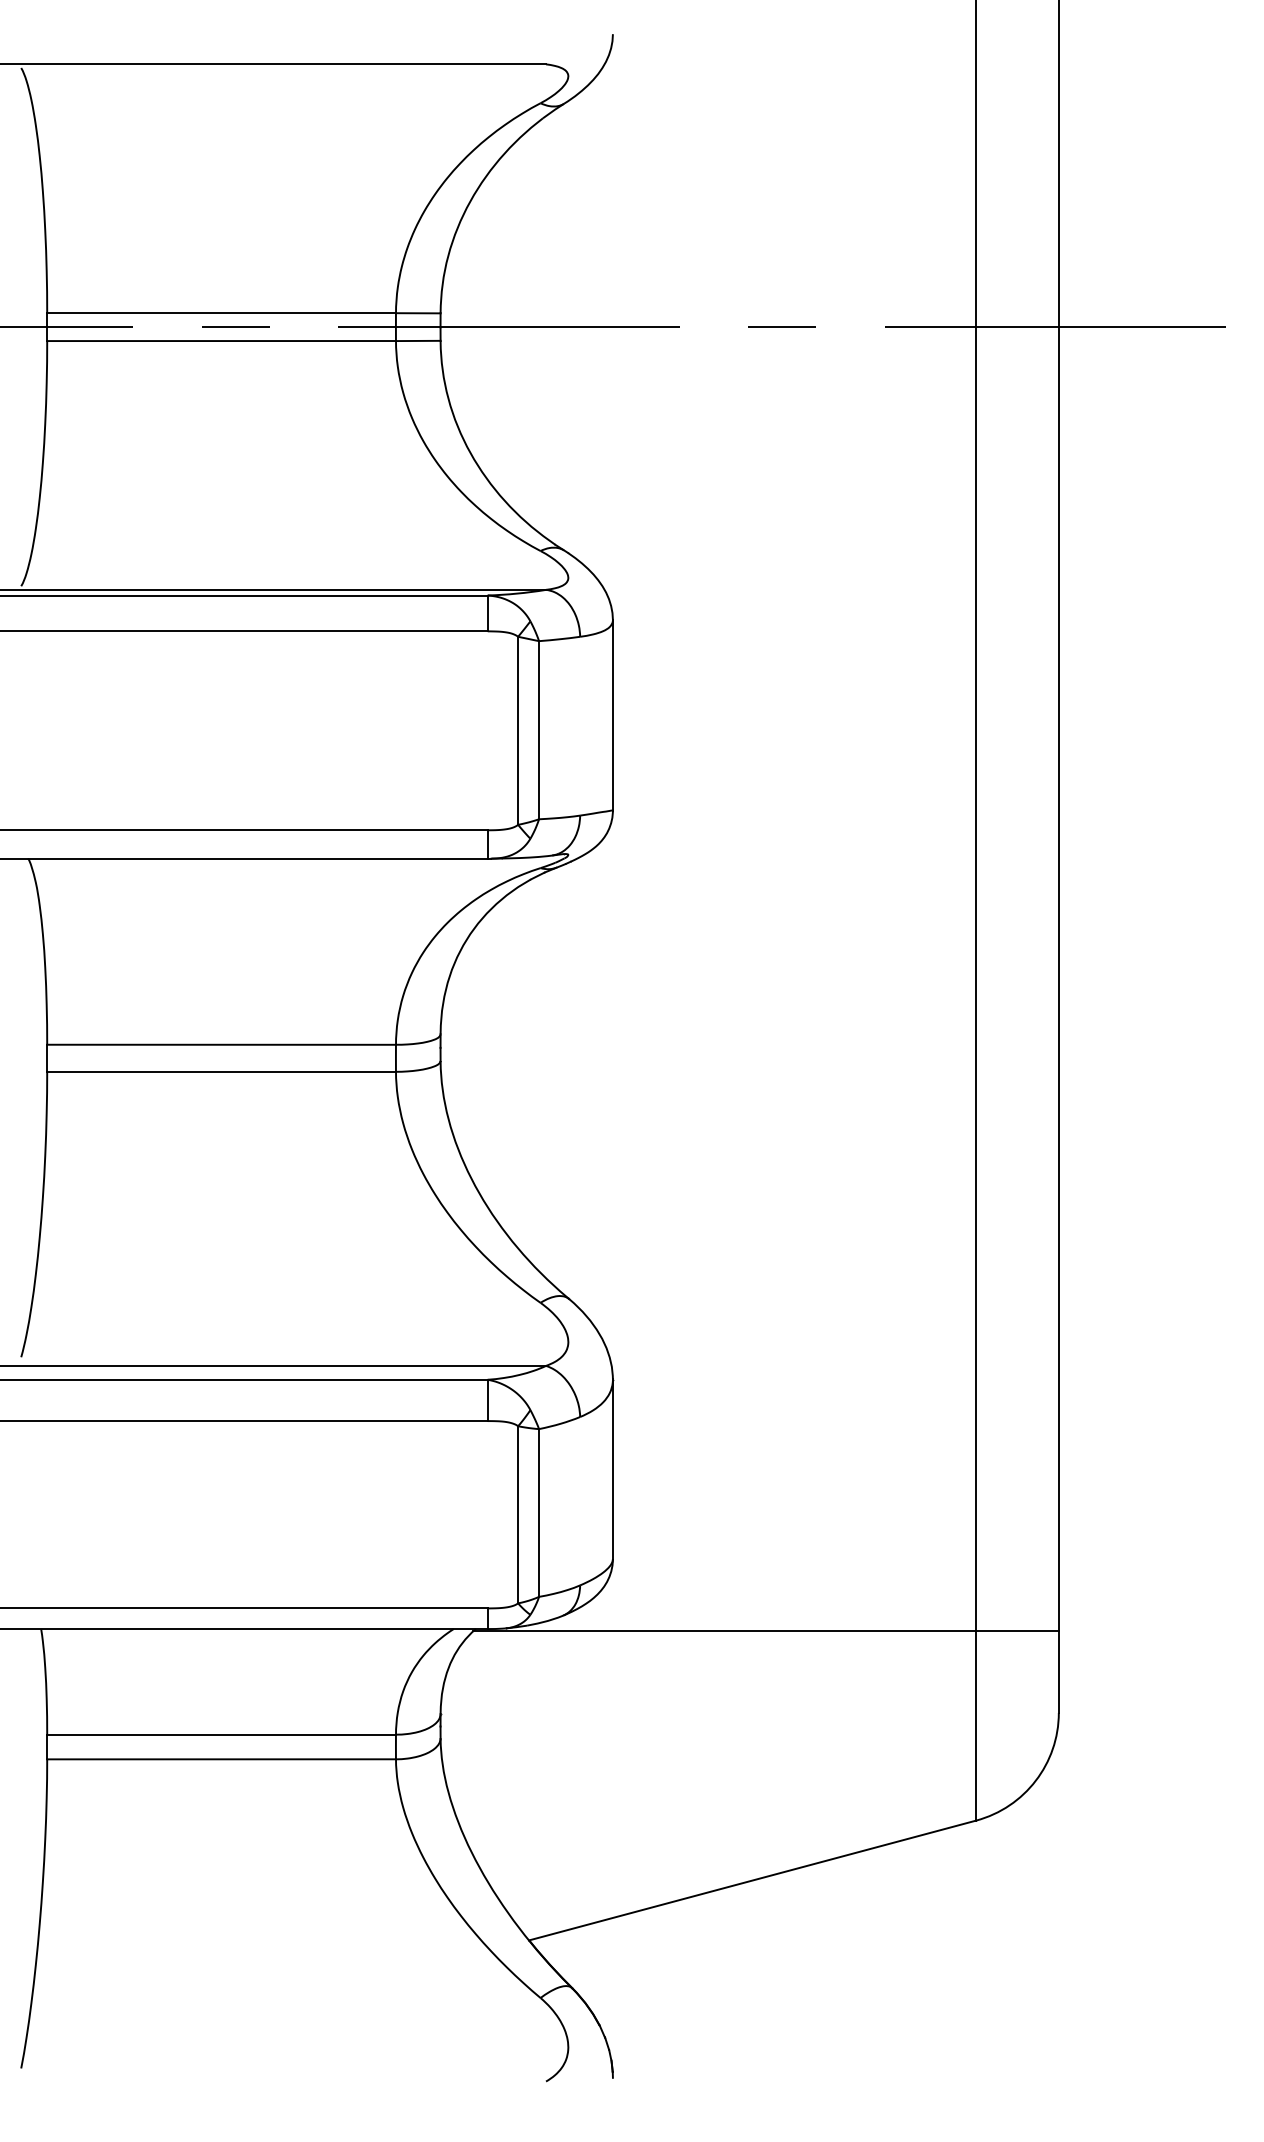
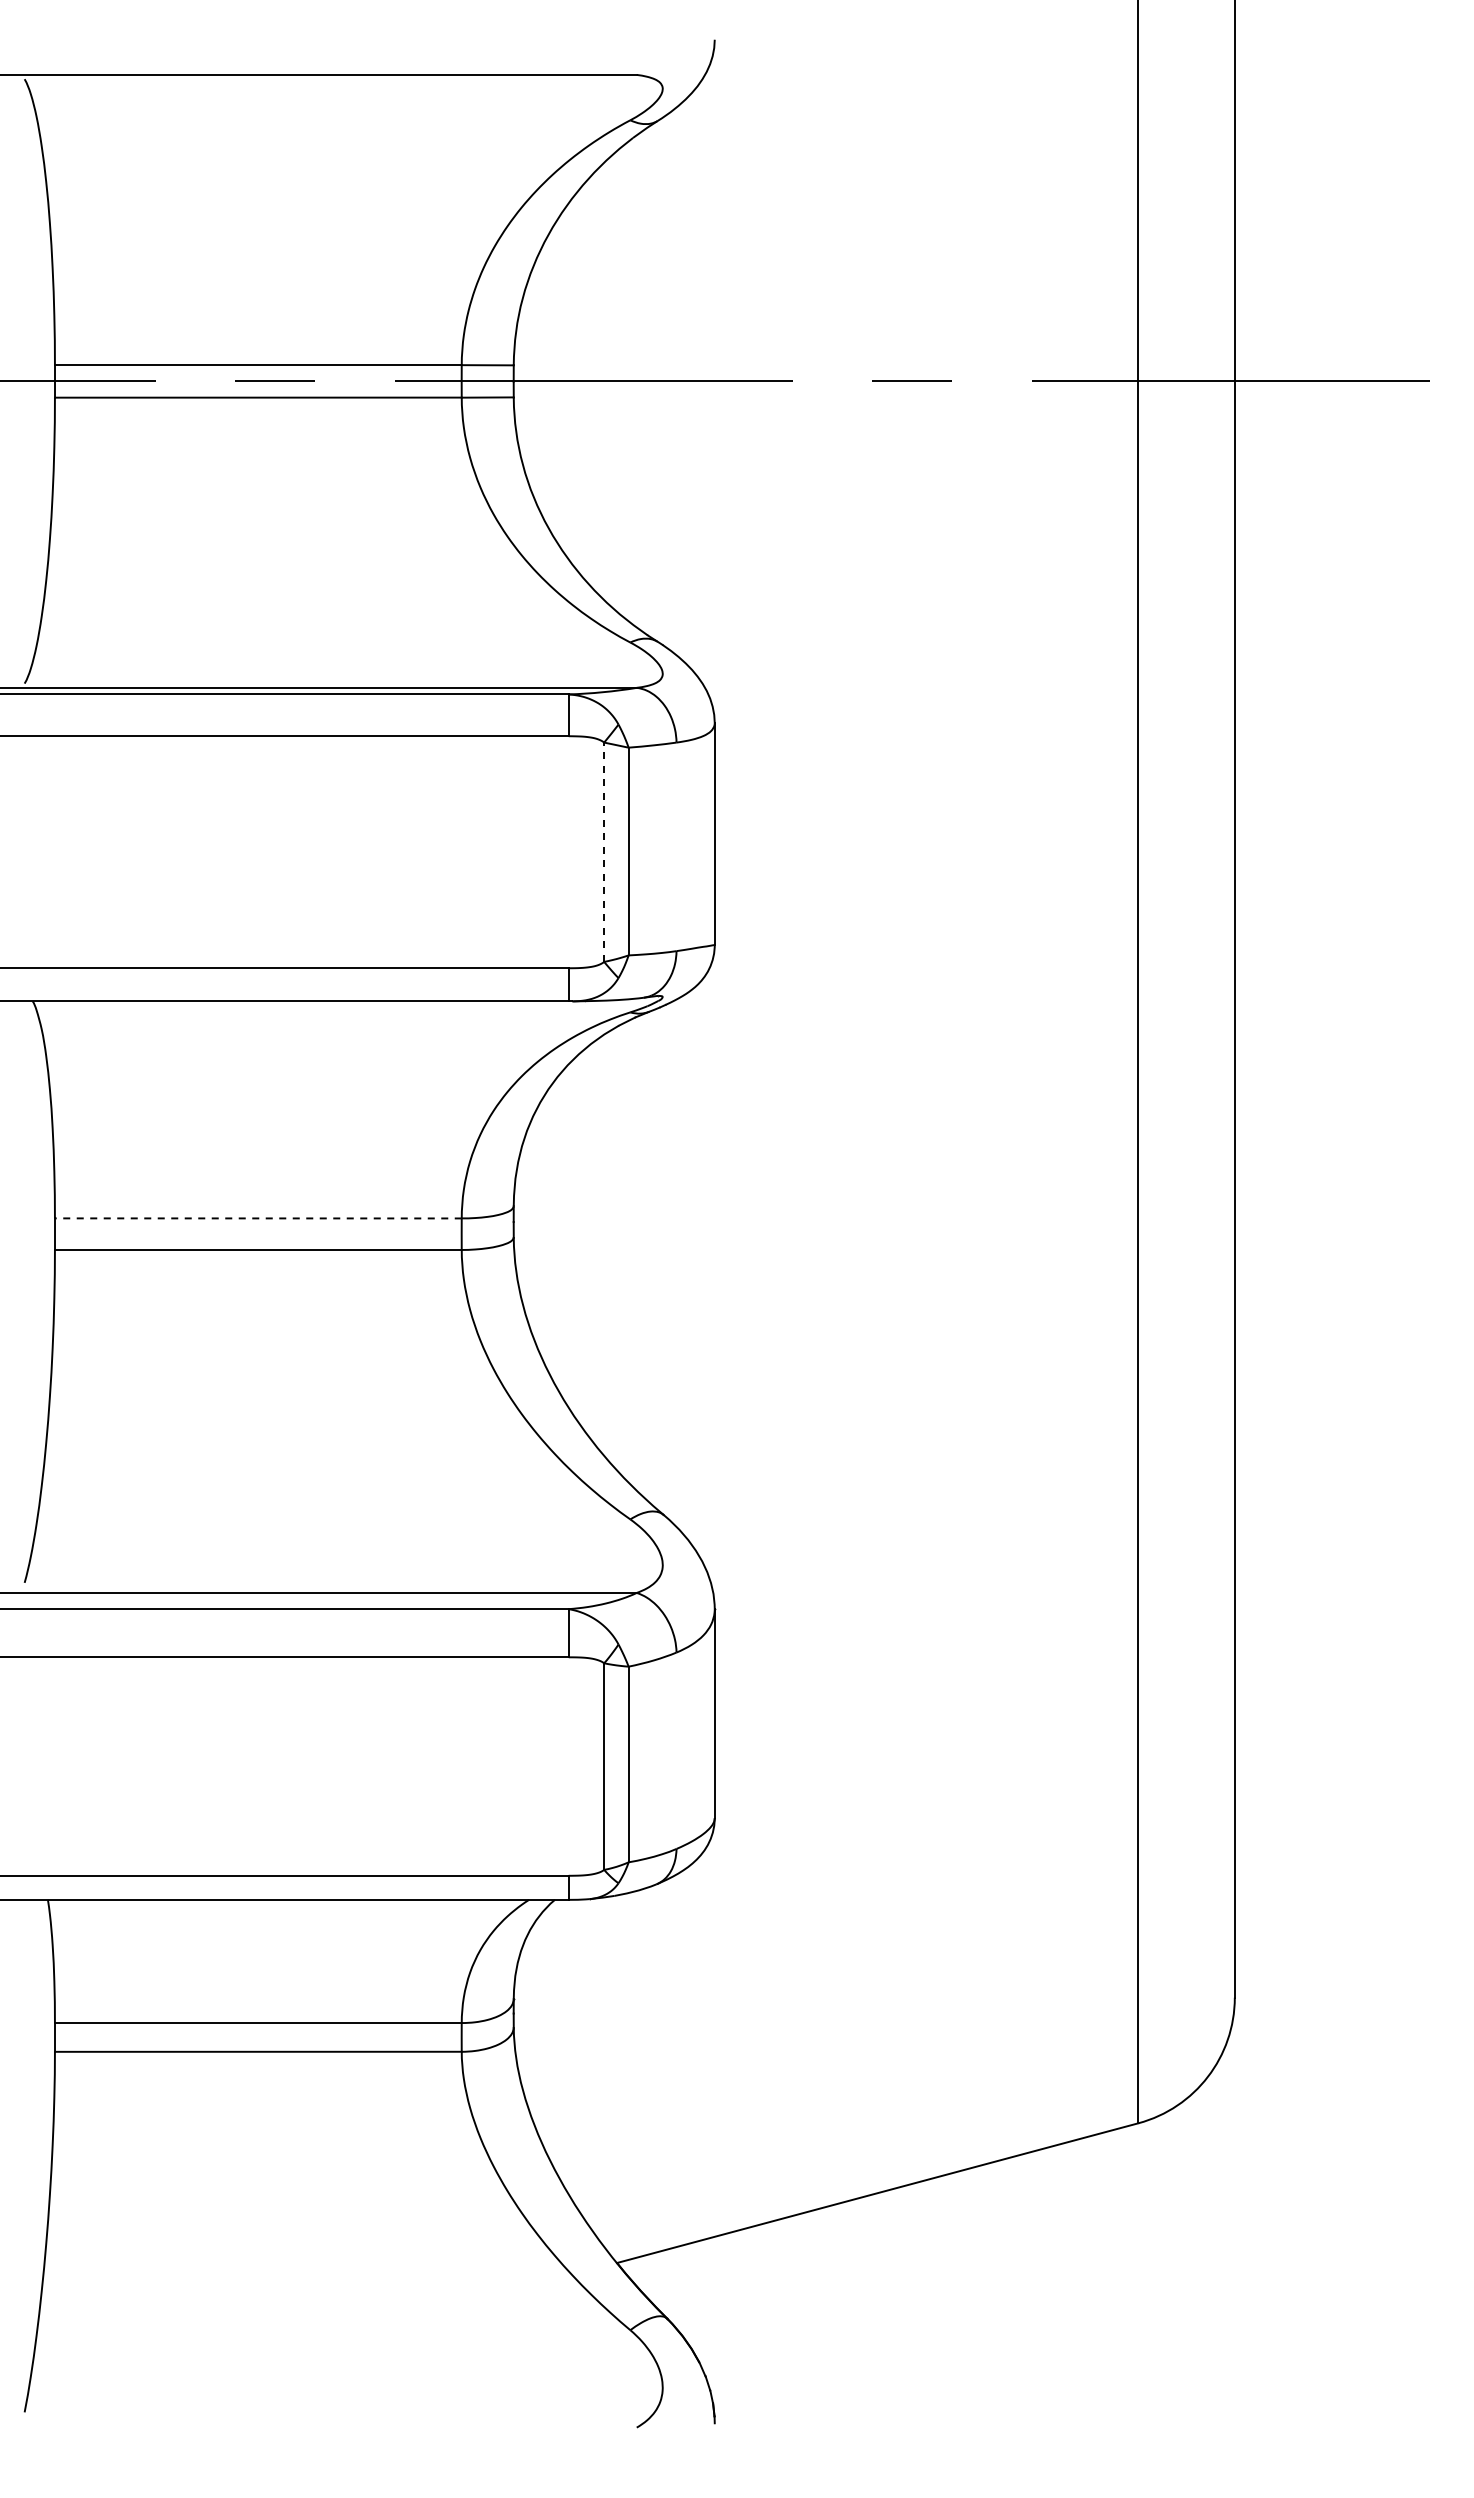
line: (518, 731) -> (604, 852), solid -> dashed
line: (220, 1044) -> (257, 1218), solid -> dashed
line: (765, 1631) -> (892, 1902), removed

